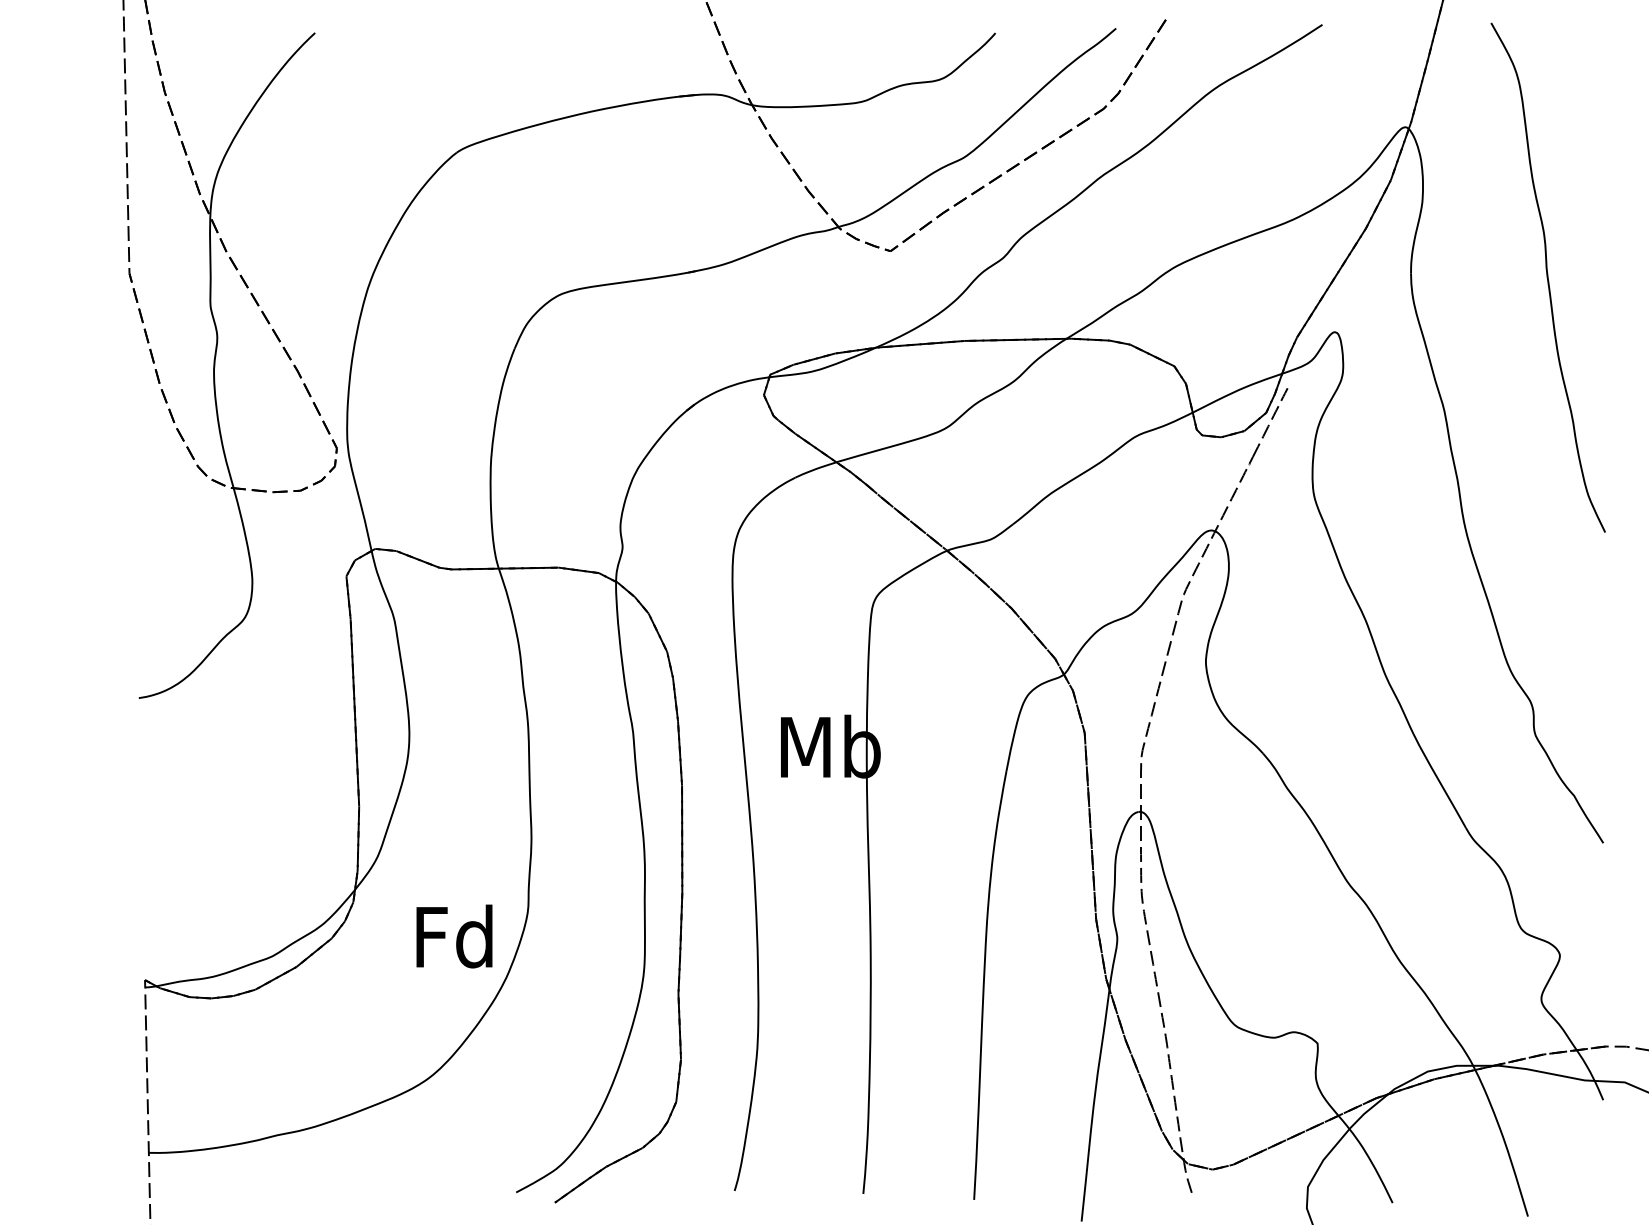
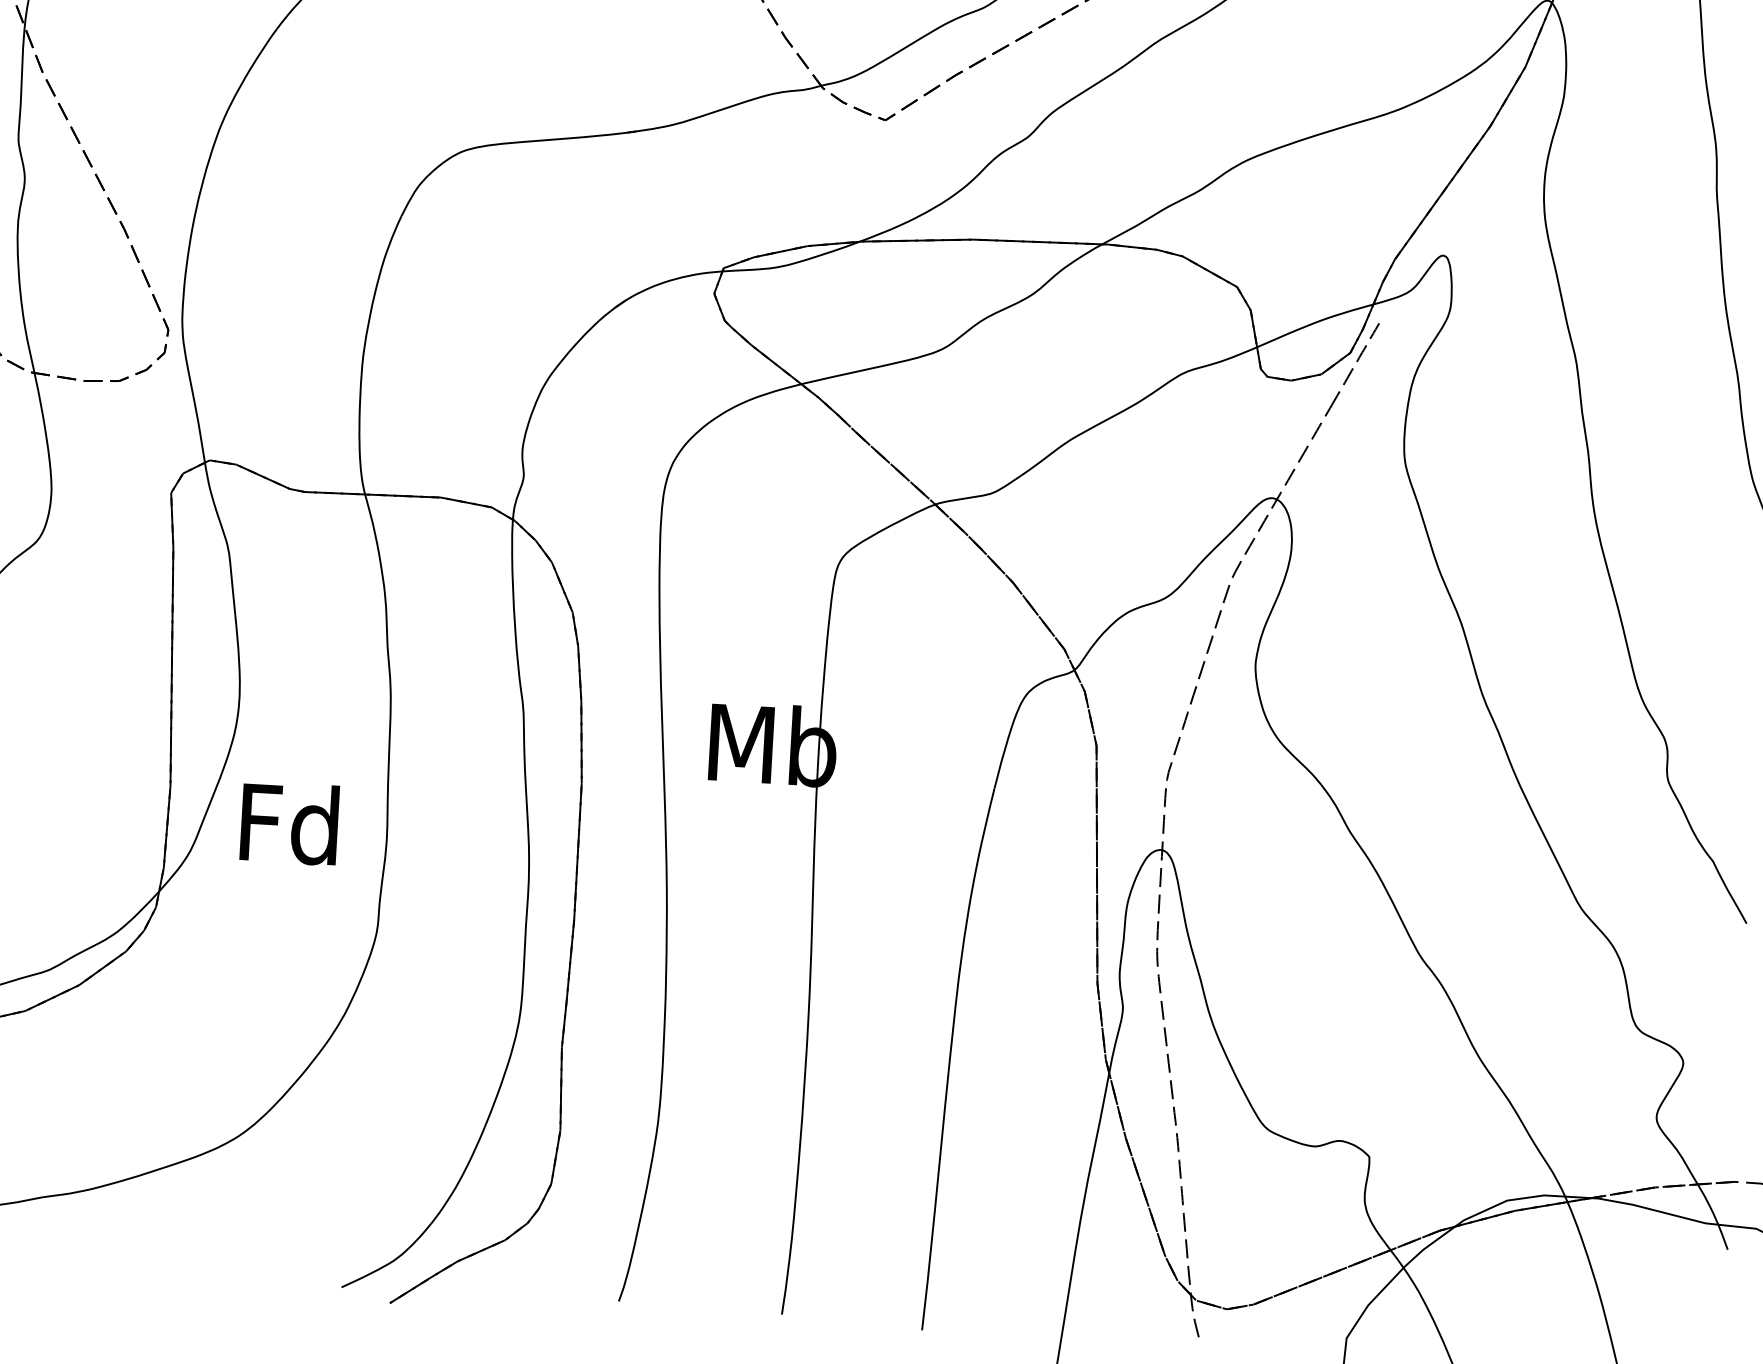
text: (454, 936) -> (289, 823), moved

